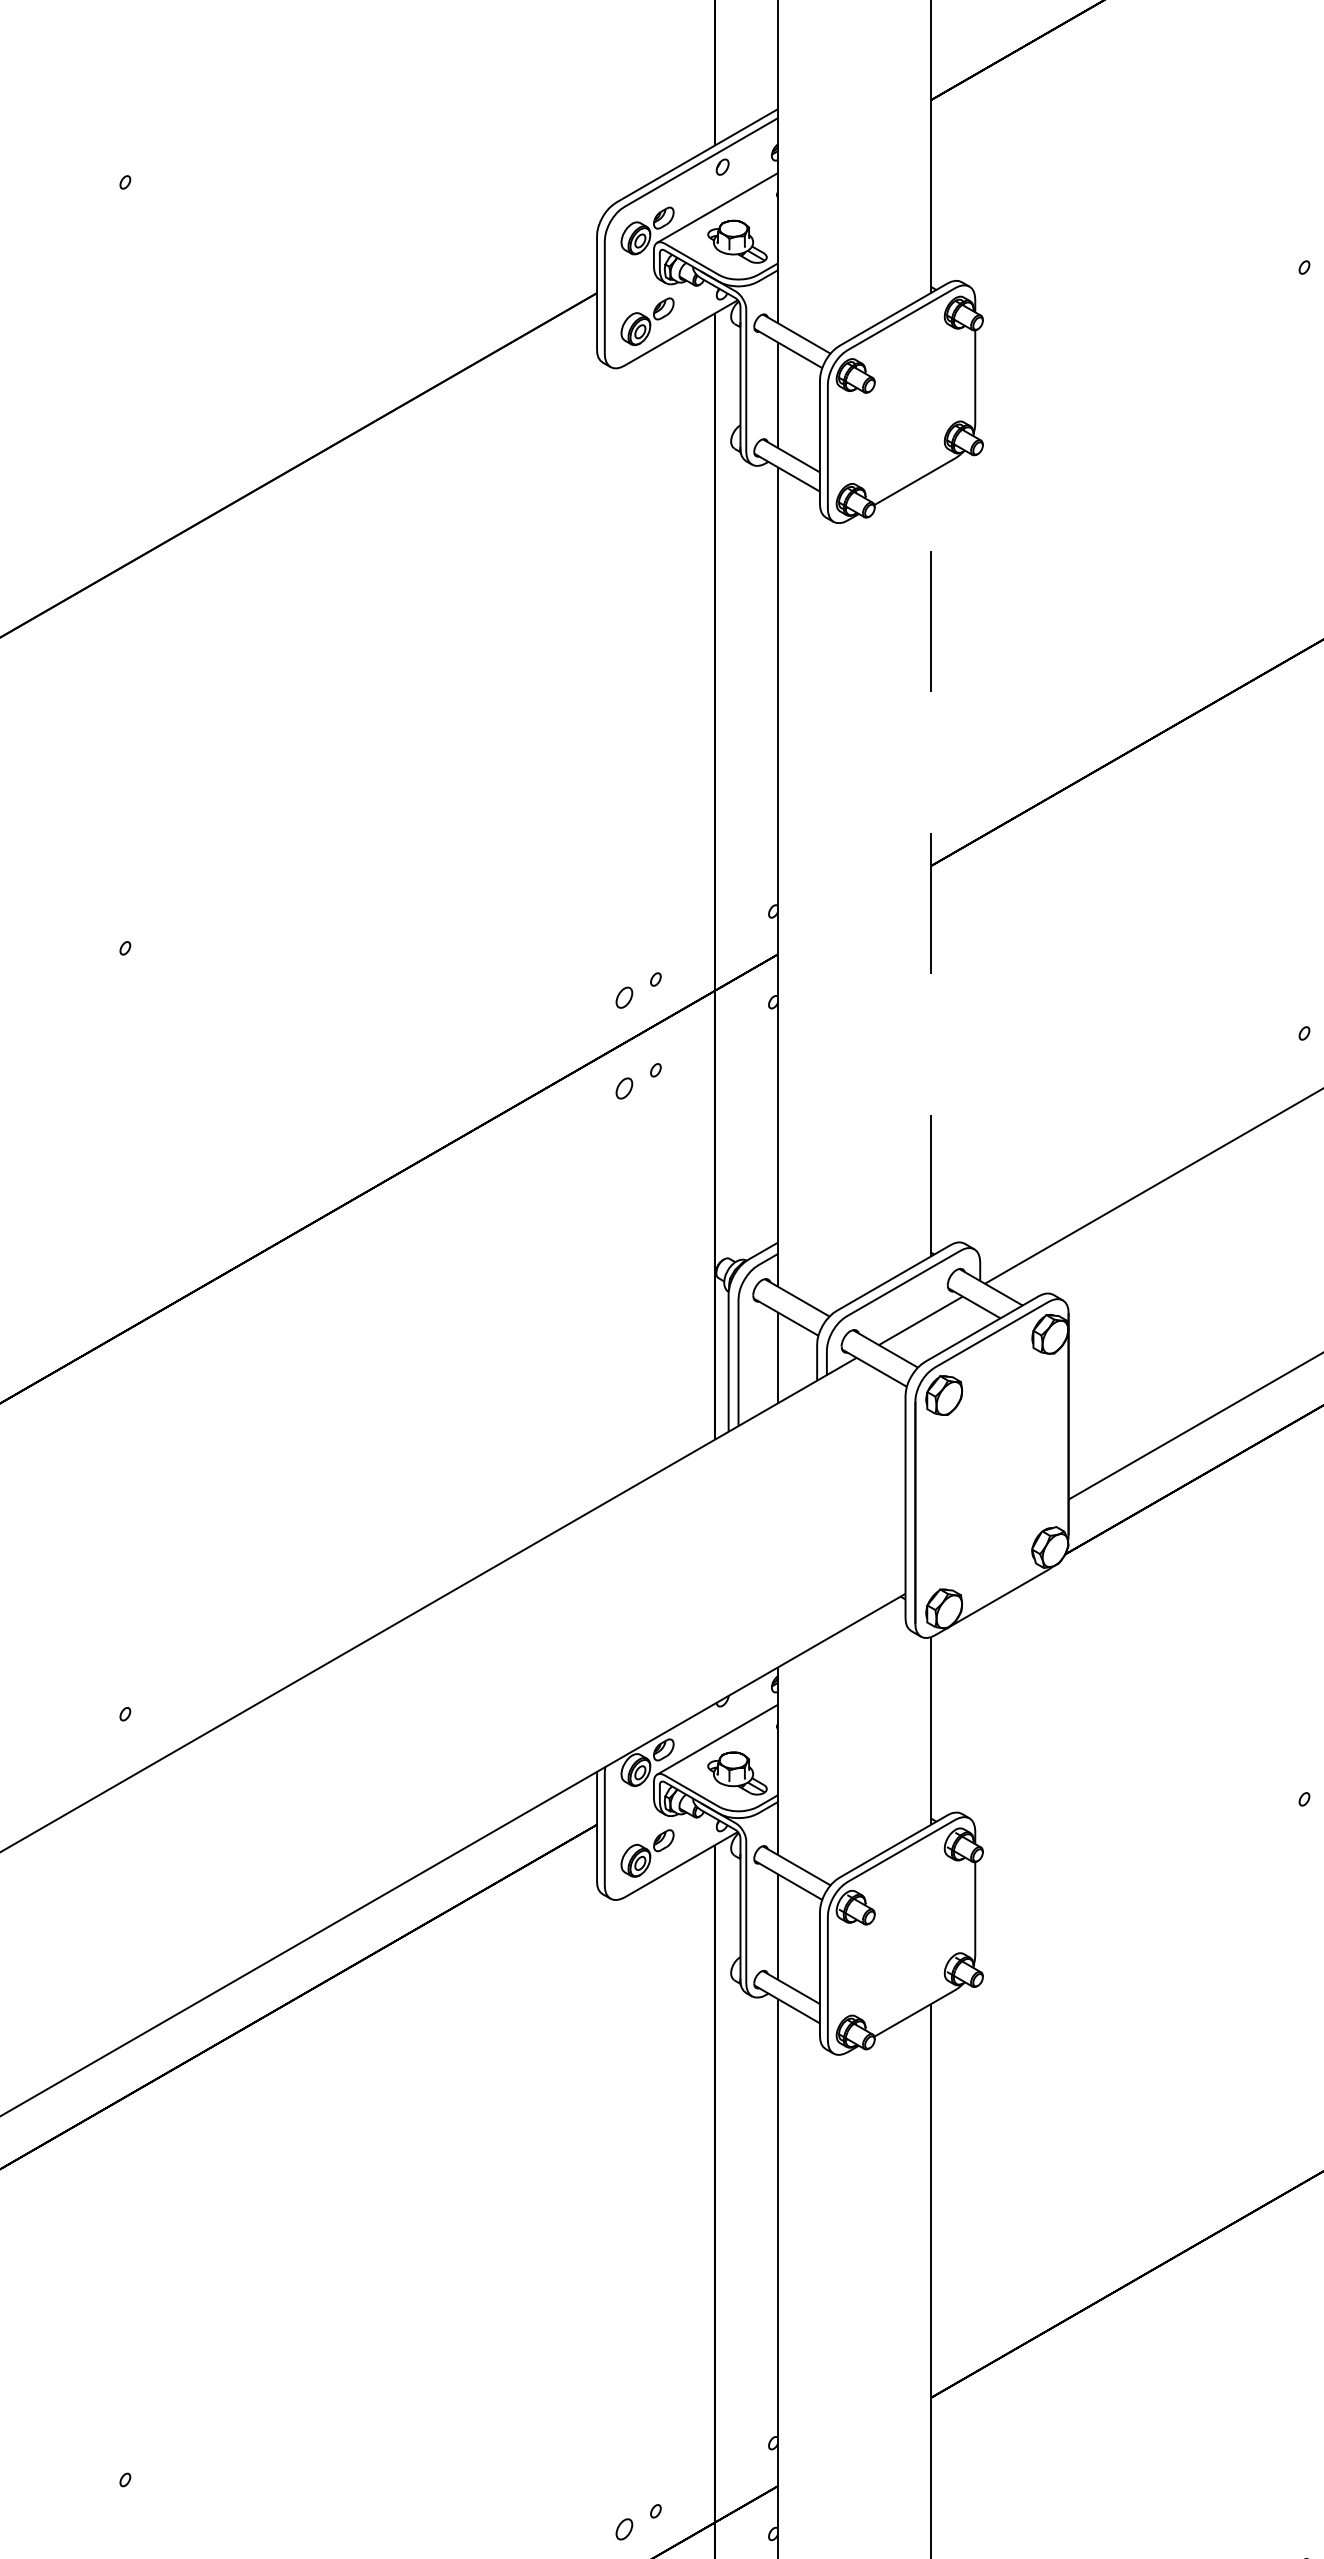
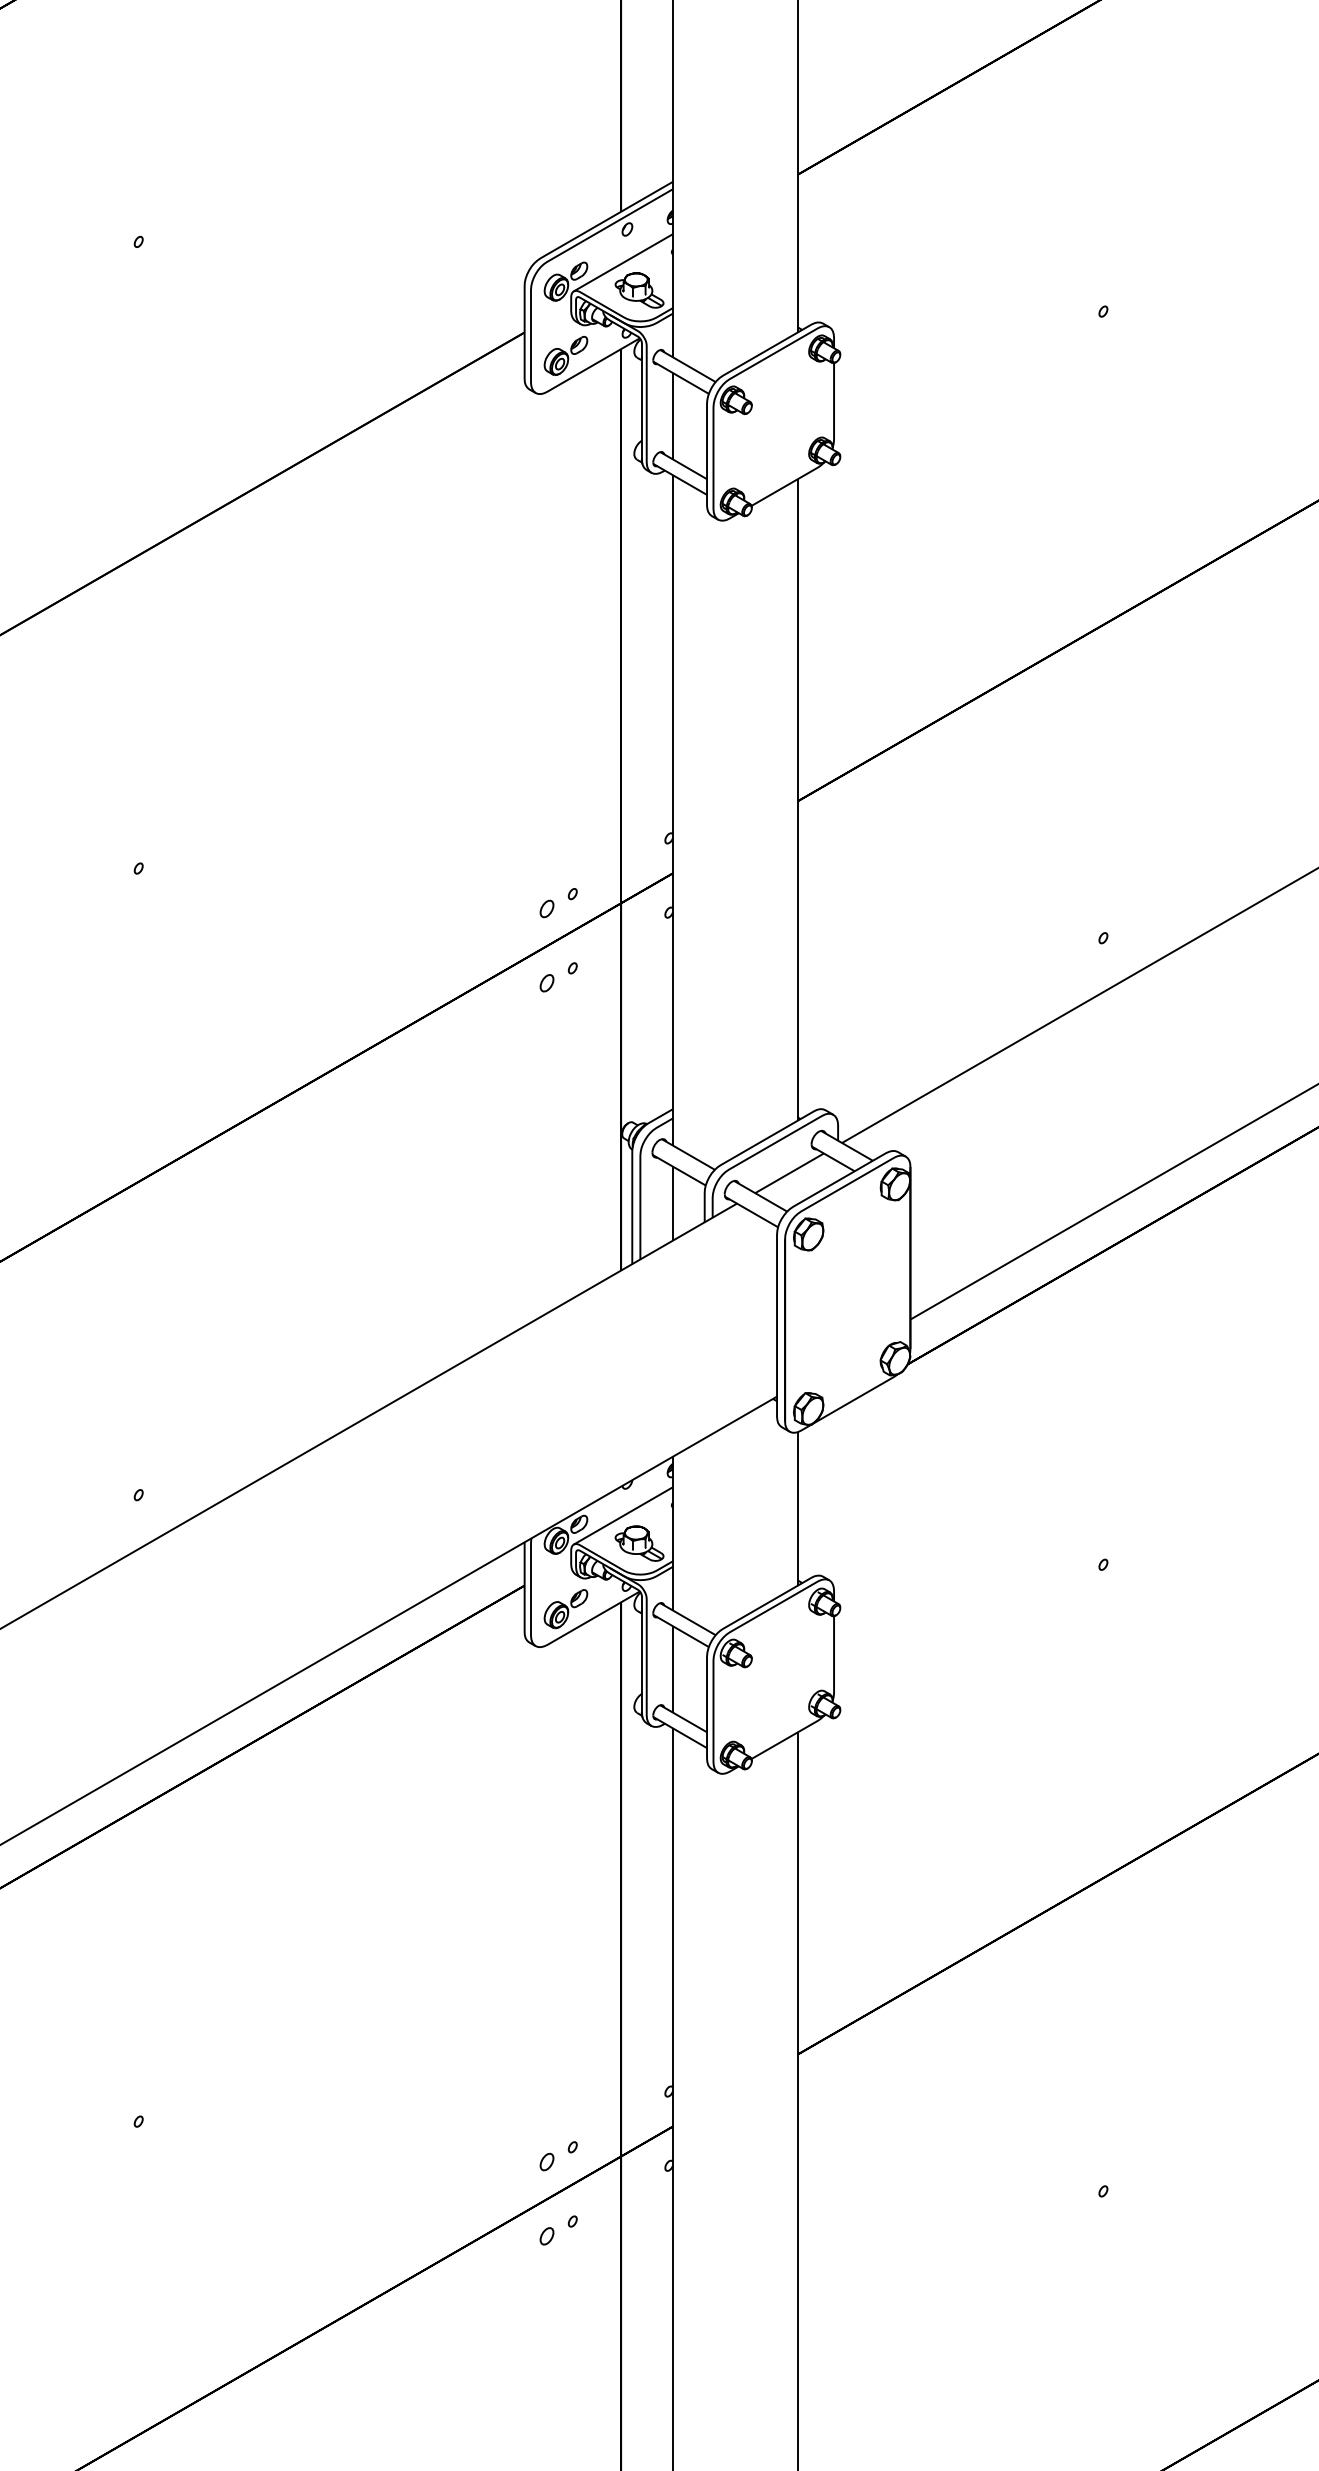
line: (930, 865) -> (797, 800), dashed -> solid

